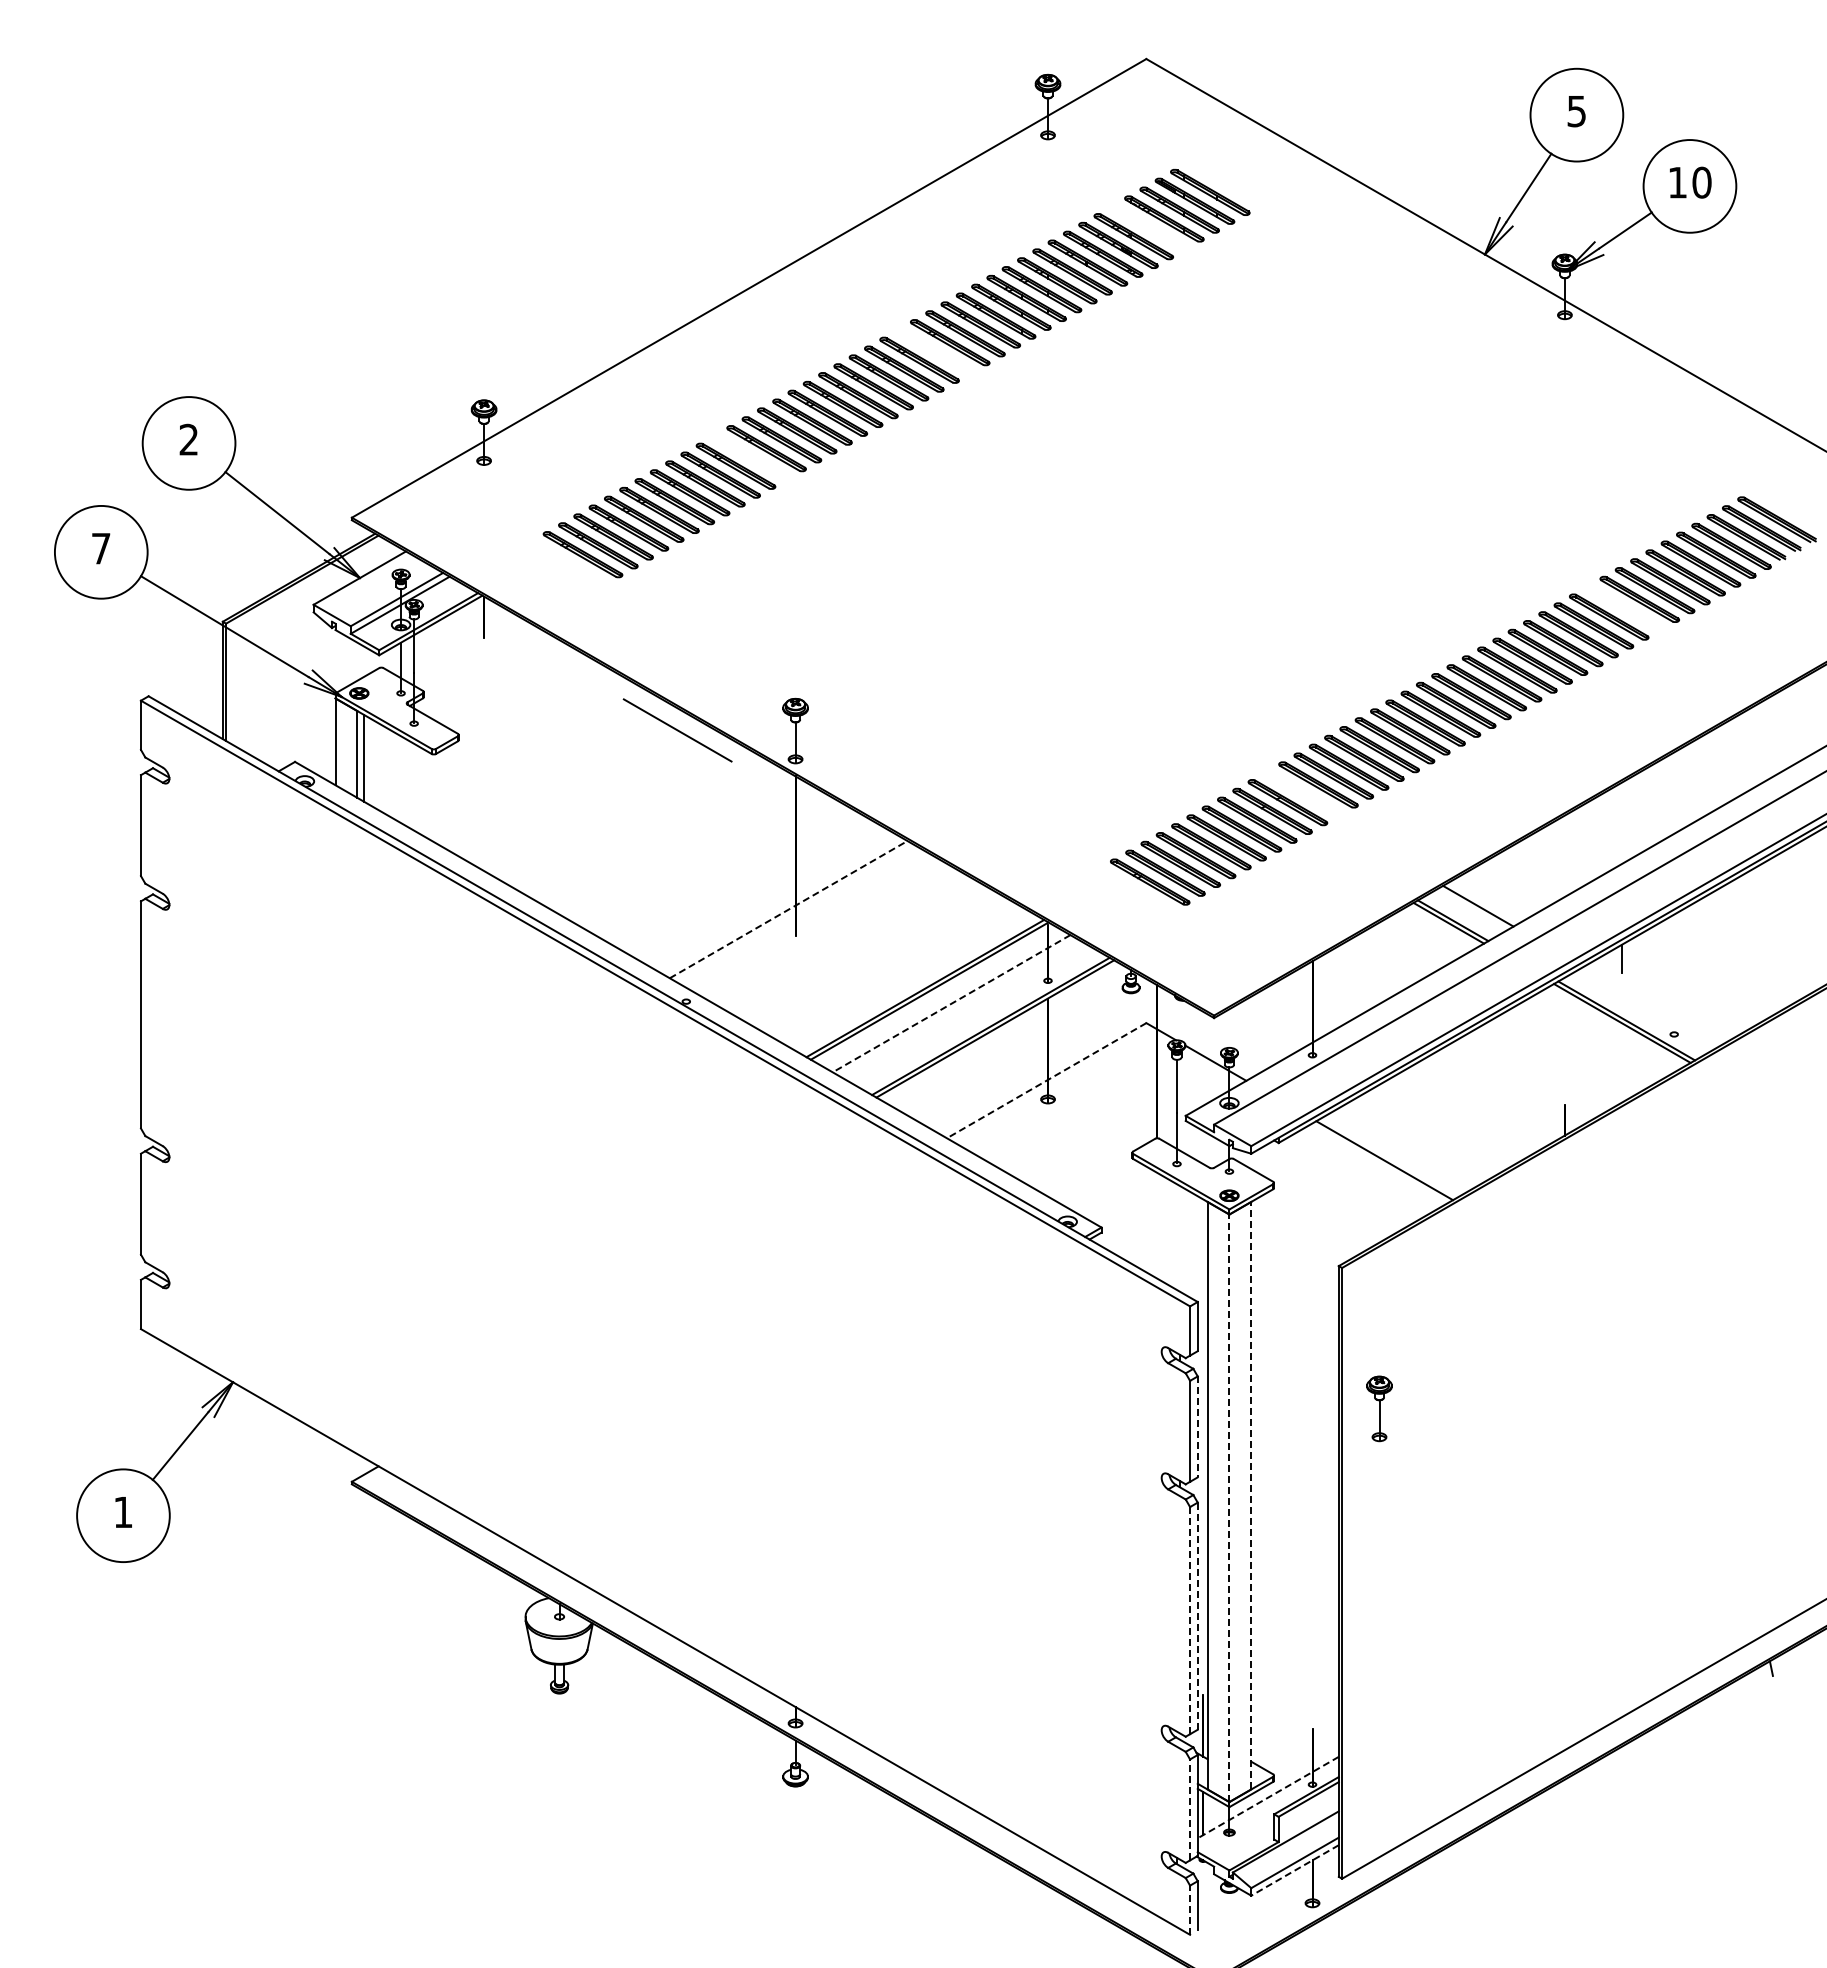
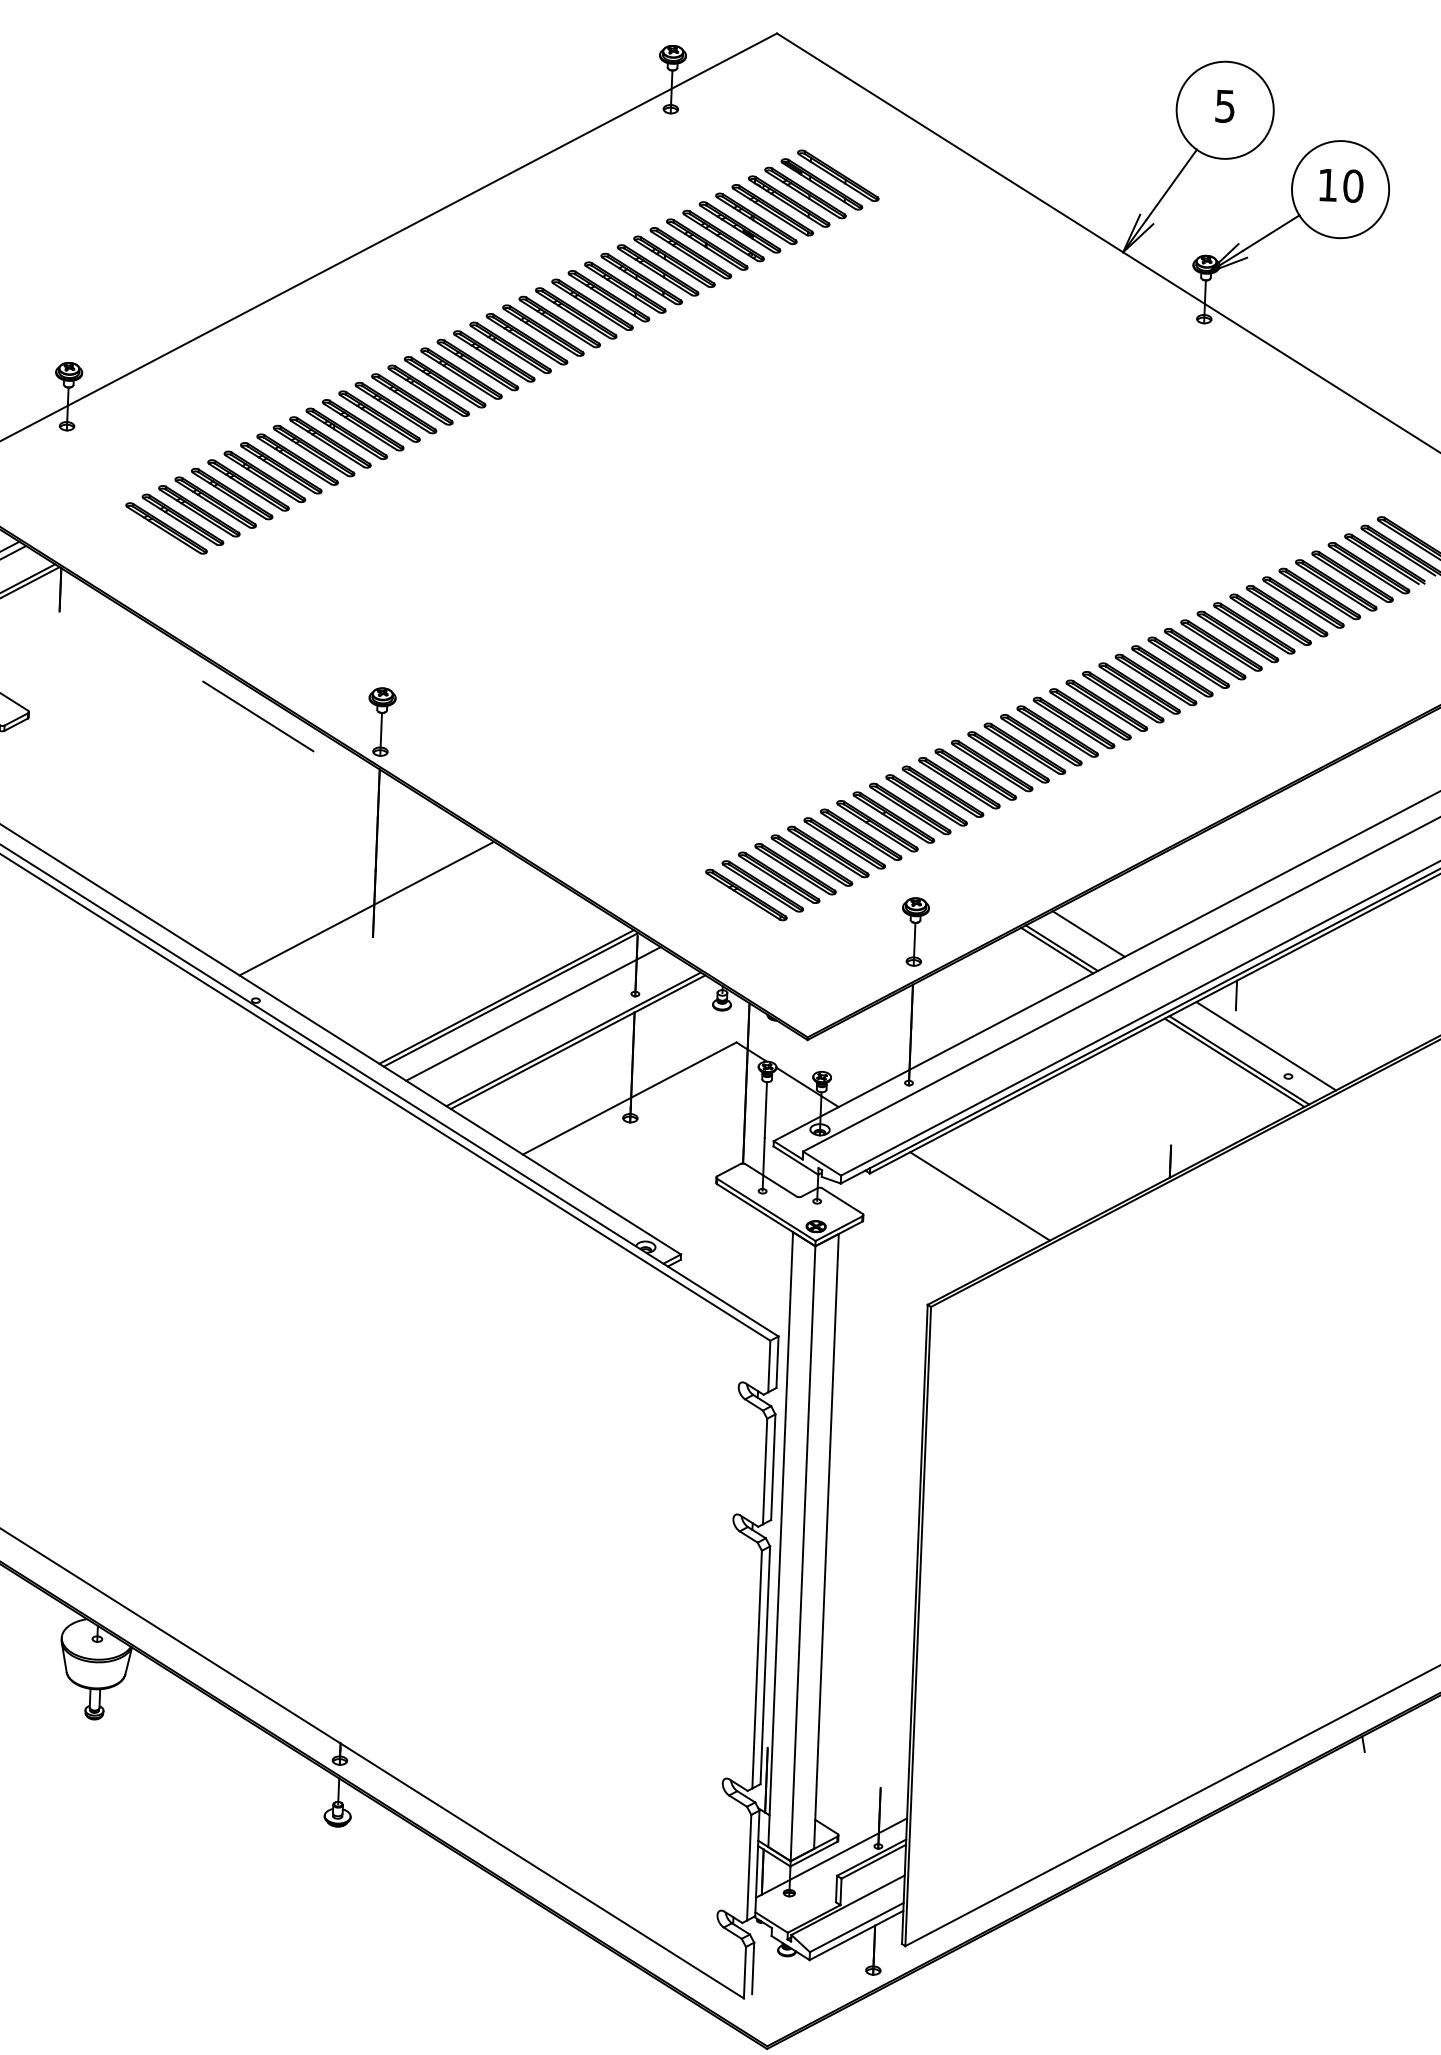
part: (1148, 227) -> (772, 209), added
part: (934, 351) -> (542, 330), added
part: (751, 457) -> (347, 433), added
part: (1624, 607) -> (1254, 627), added
part: (1303, 793) -> (910, 808), added
line: (789, 909) -> (367, 908), dashed -> solid
line: (951, 1003) -> (533, 1013), dashed -> solid
line: (1651, 1005) -> (1265, 1045), added
line: (1046, 1080) -> (629, 1098), dashed -> solid
part: (1379, 1408) -> (915, 931), moved
line: (1197, 1427) -> (773, 1467), dashed -> solid
line: (1251, 1495) -> (826, 1541), dashed -> solid
line: (1229, 1508) -> (803, 1553), dashed -> solid
line: (1197, 1616) -> (765, 1665), dashed -> solid
line: (1190, 1620) -> (757, 1669), dashed -> solid
line: (1267, 1797) -> (830, 1857), dashed -> solid
line: (1190, 1809) -> (749, 1867), dashed -> solid
line: (1295, 1870) -> (856, 1935), dashed -> solid
line: (1190, 1910) -> (745, 1972), dashed -> solid

